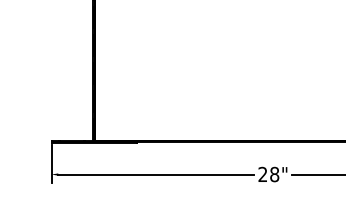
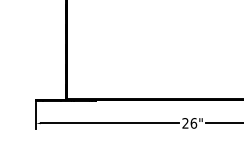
text: (274, 174) -> (193, 123), 28" -> 26"

